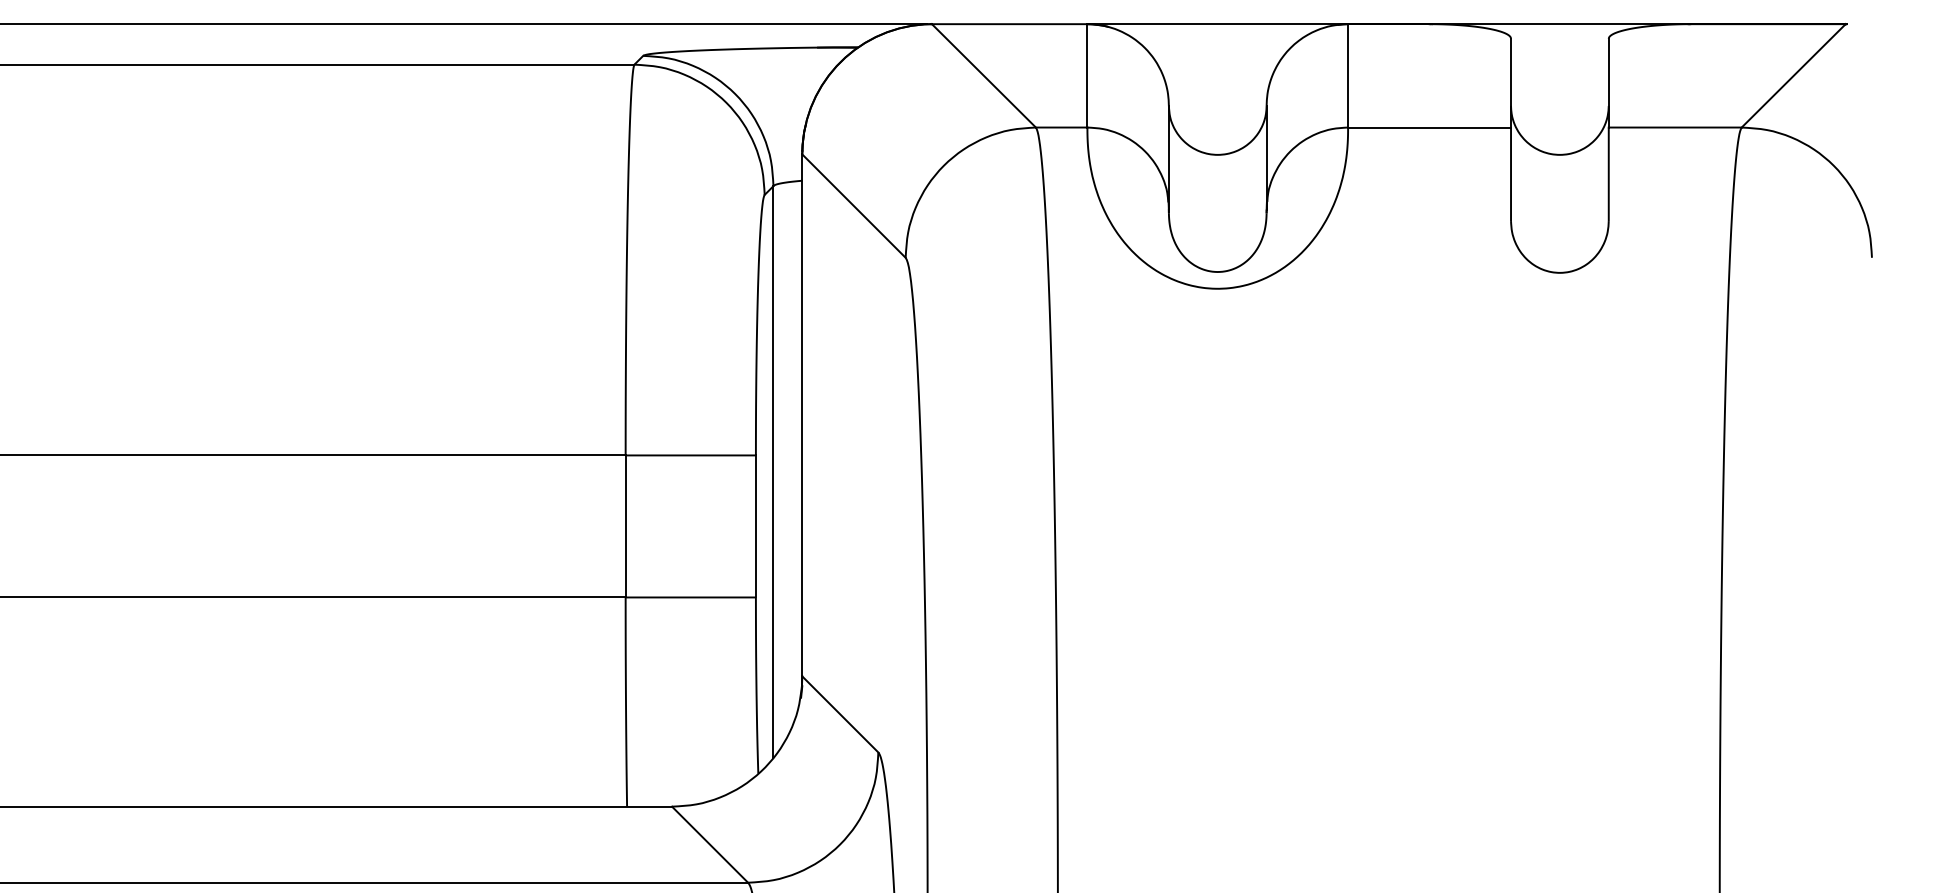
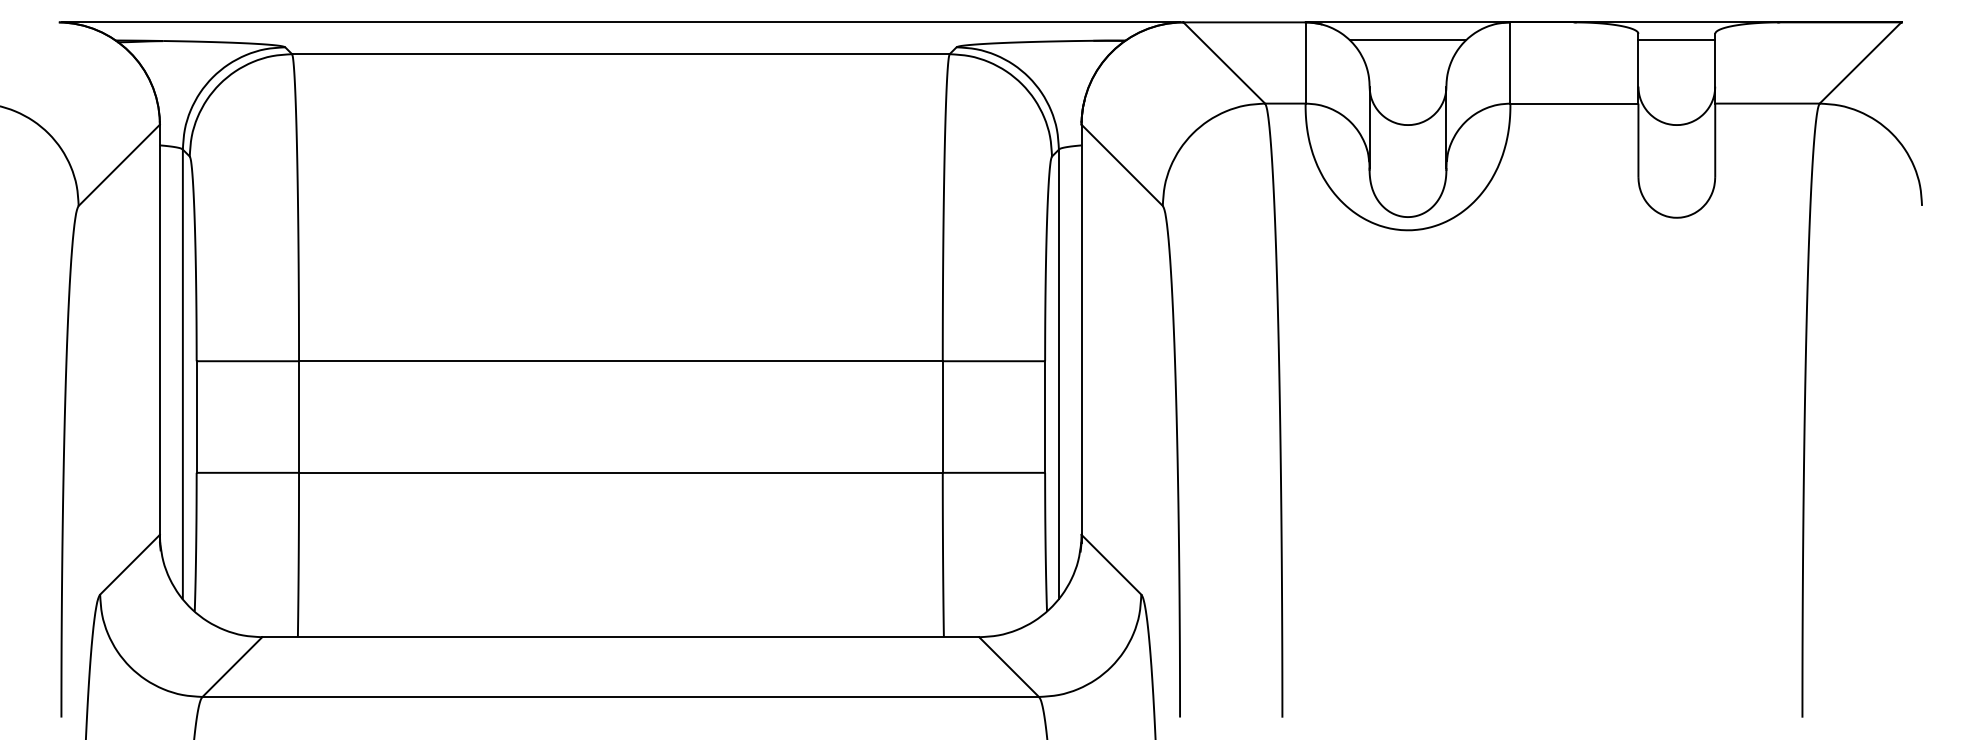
line: (1217, 47) -> (1407, 40), added
line: (1559, 47) -> (1676, 40), added

